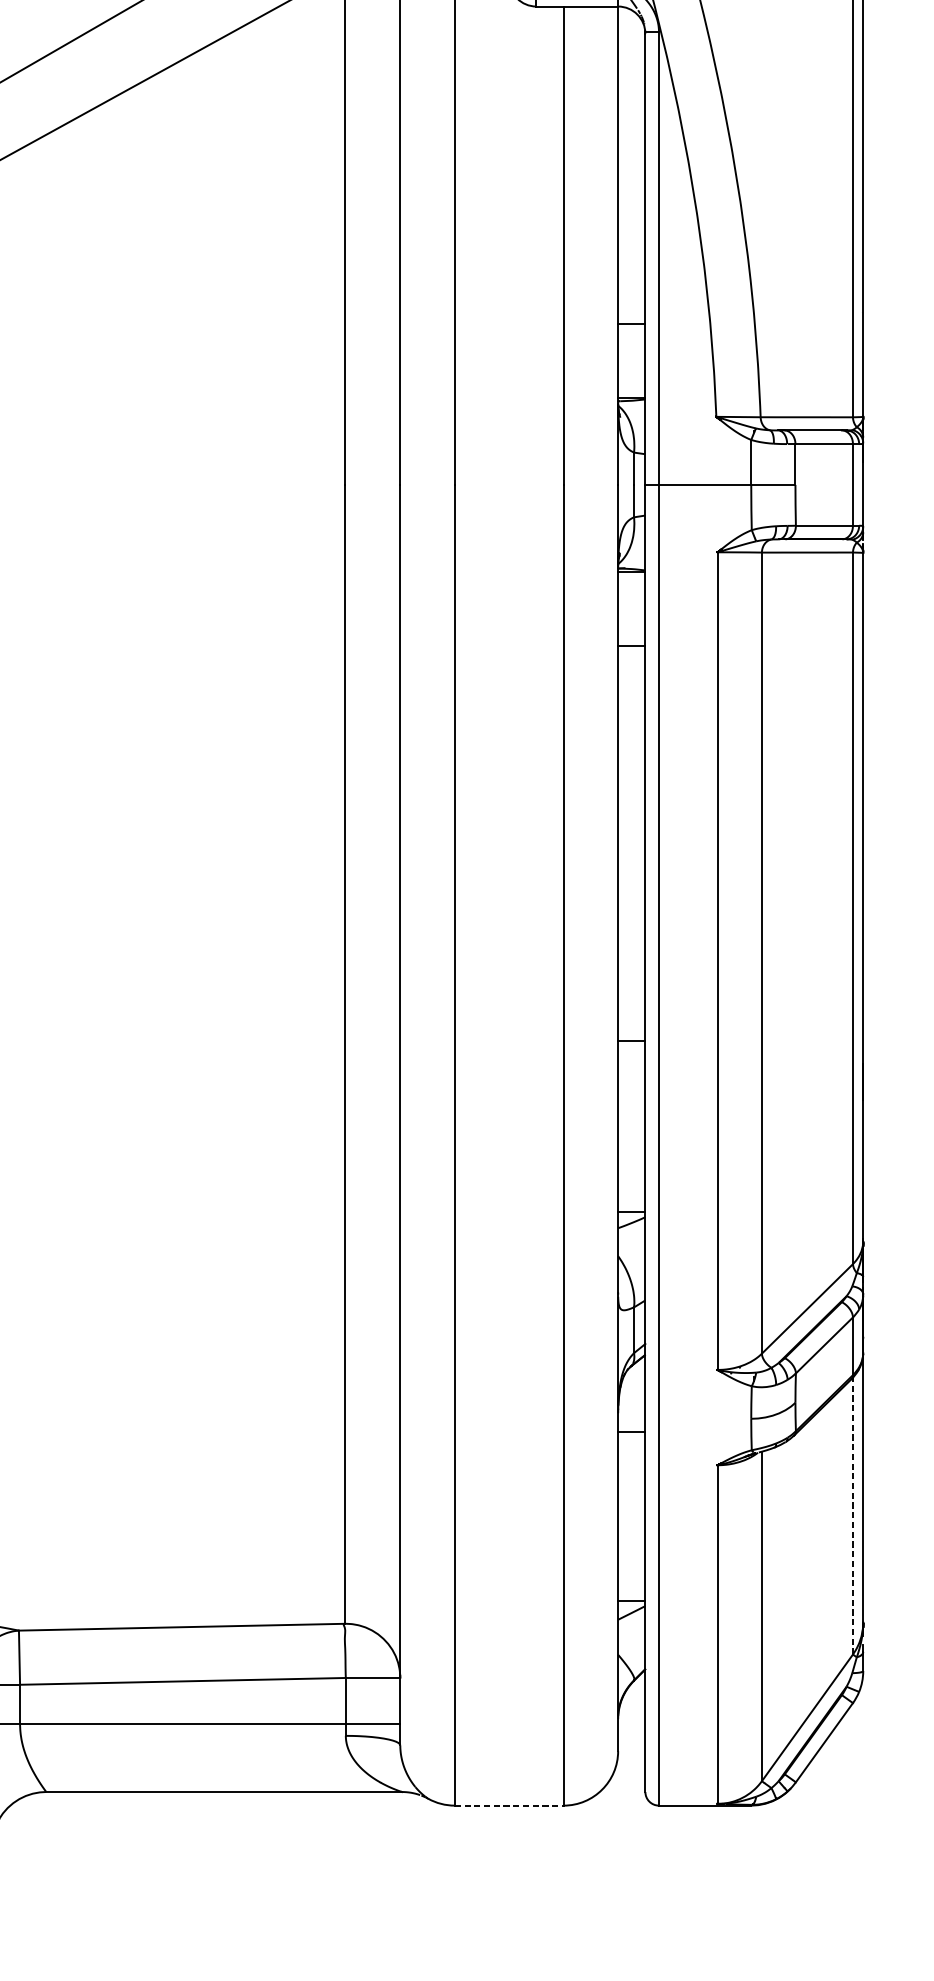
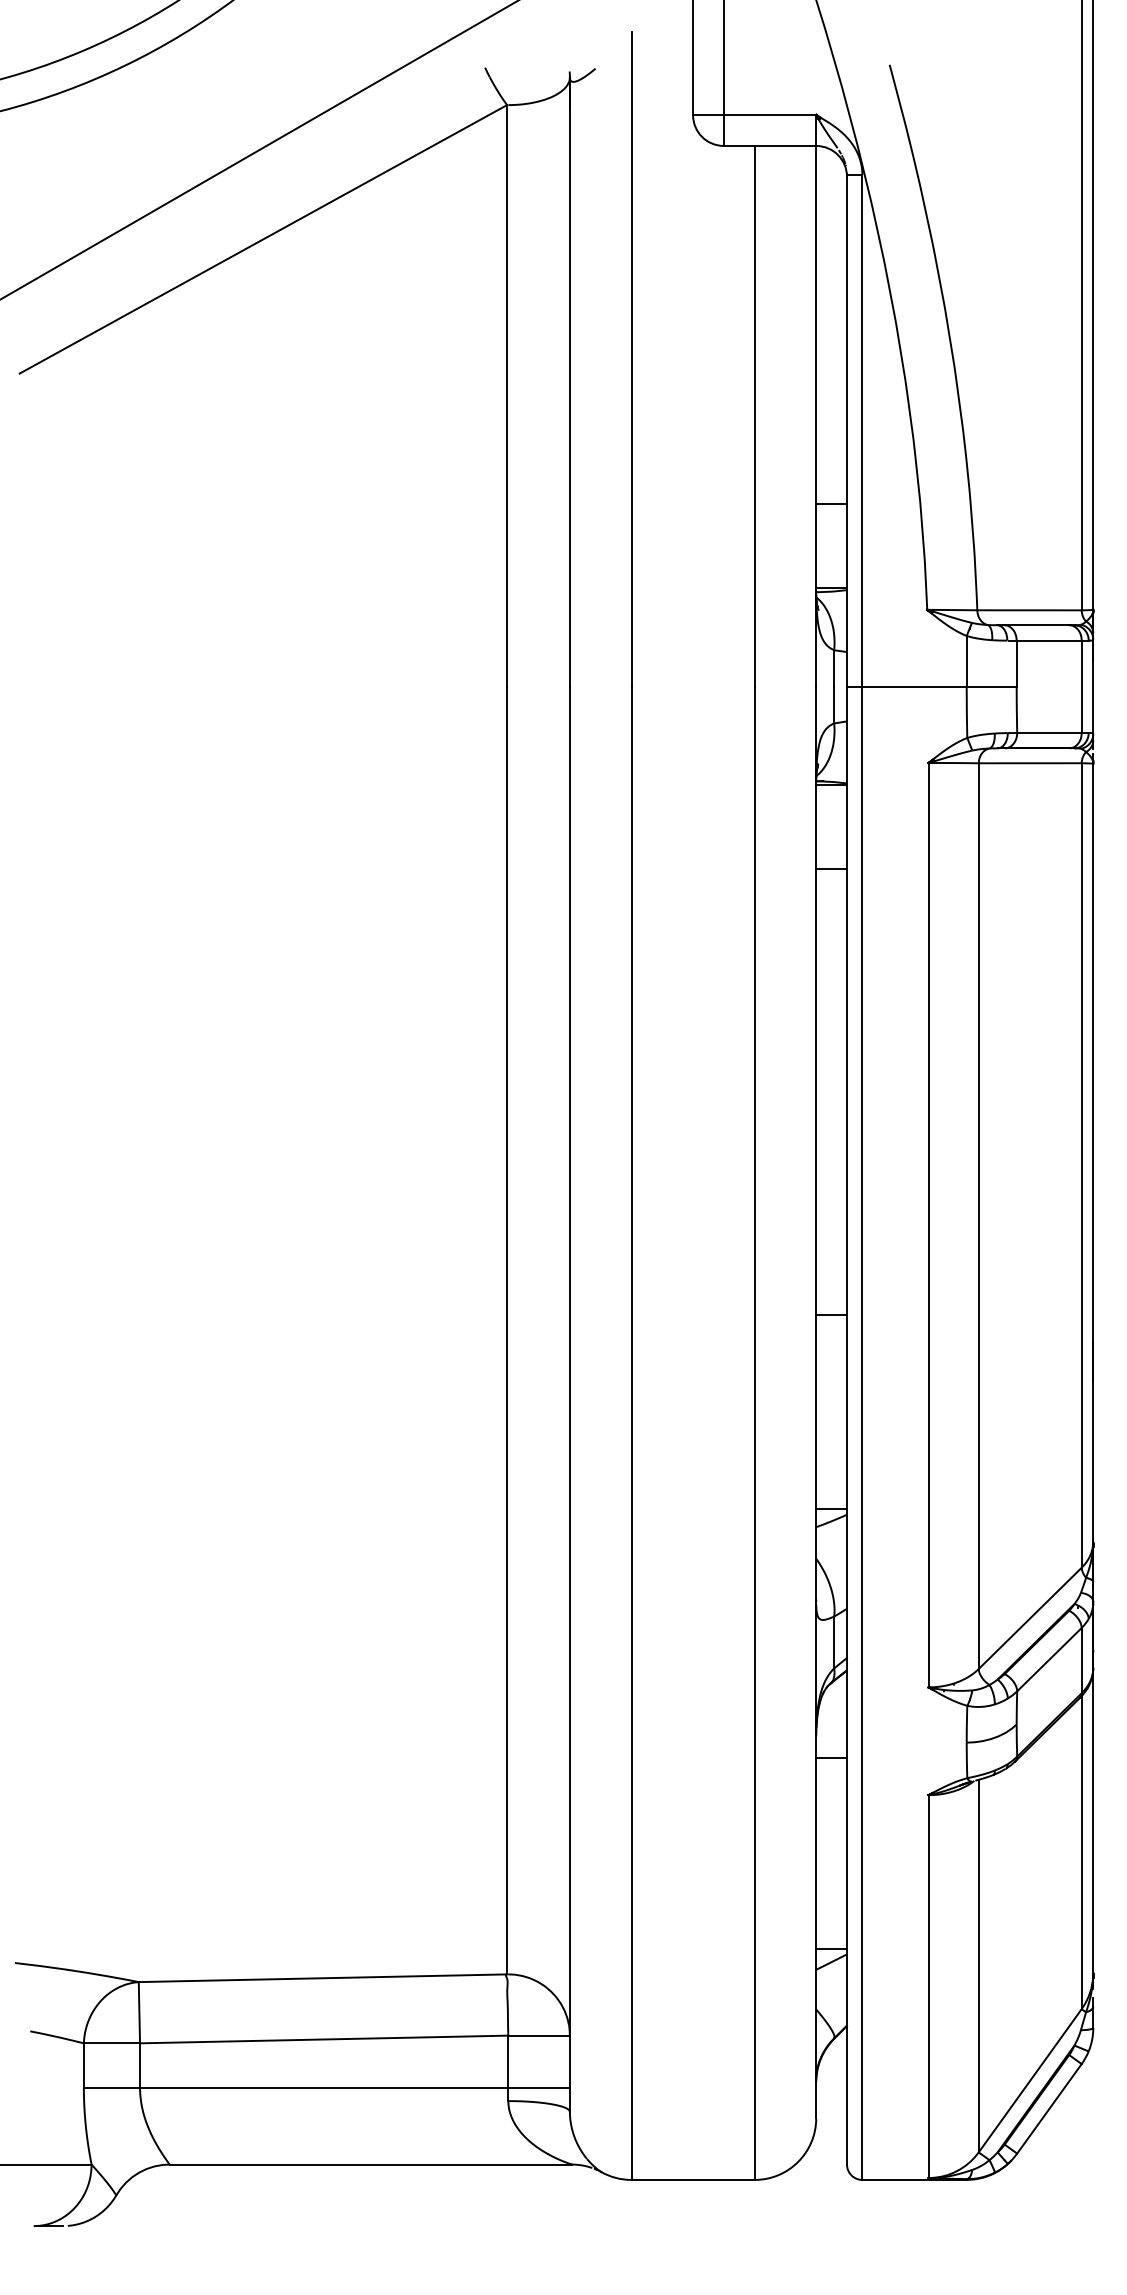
line: (852, 1515) -> (1081, 1852), dashed -> solid
line: (509, 1805) -> (693, 2179), dashed -> solid

